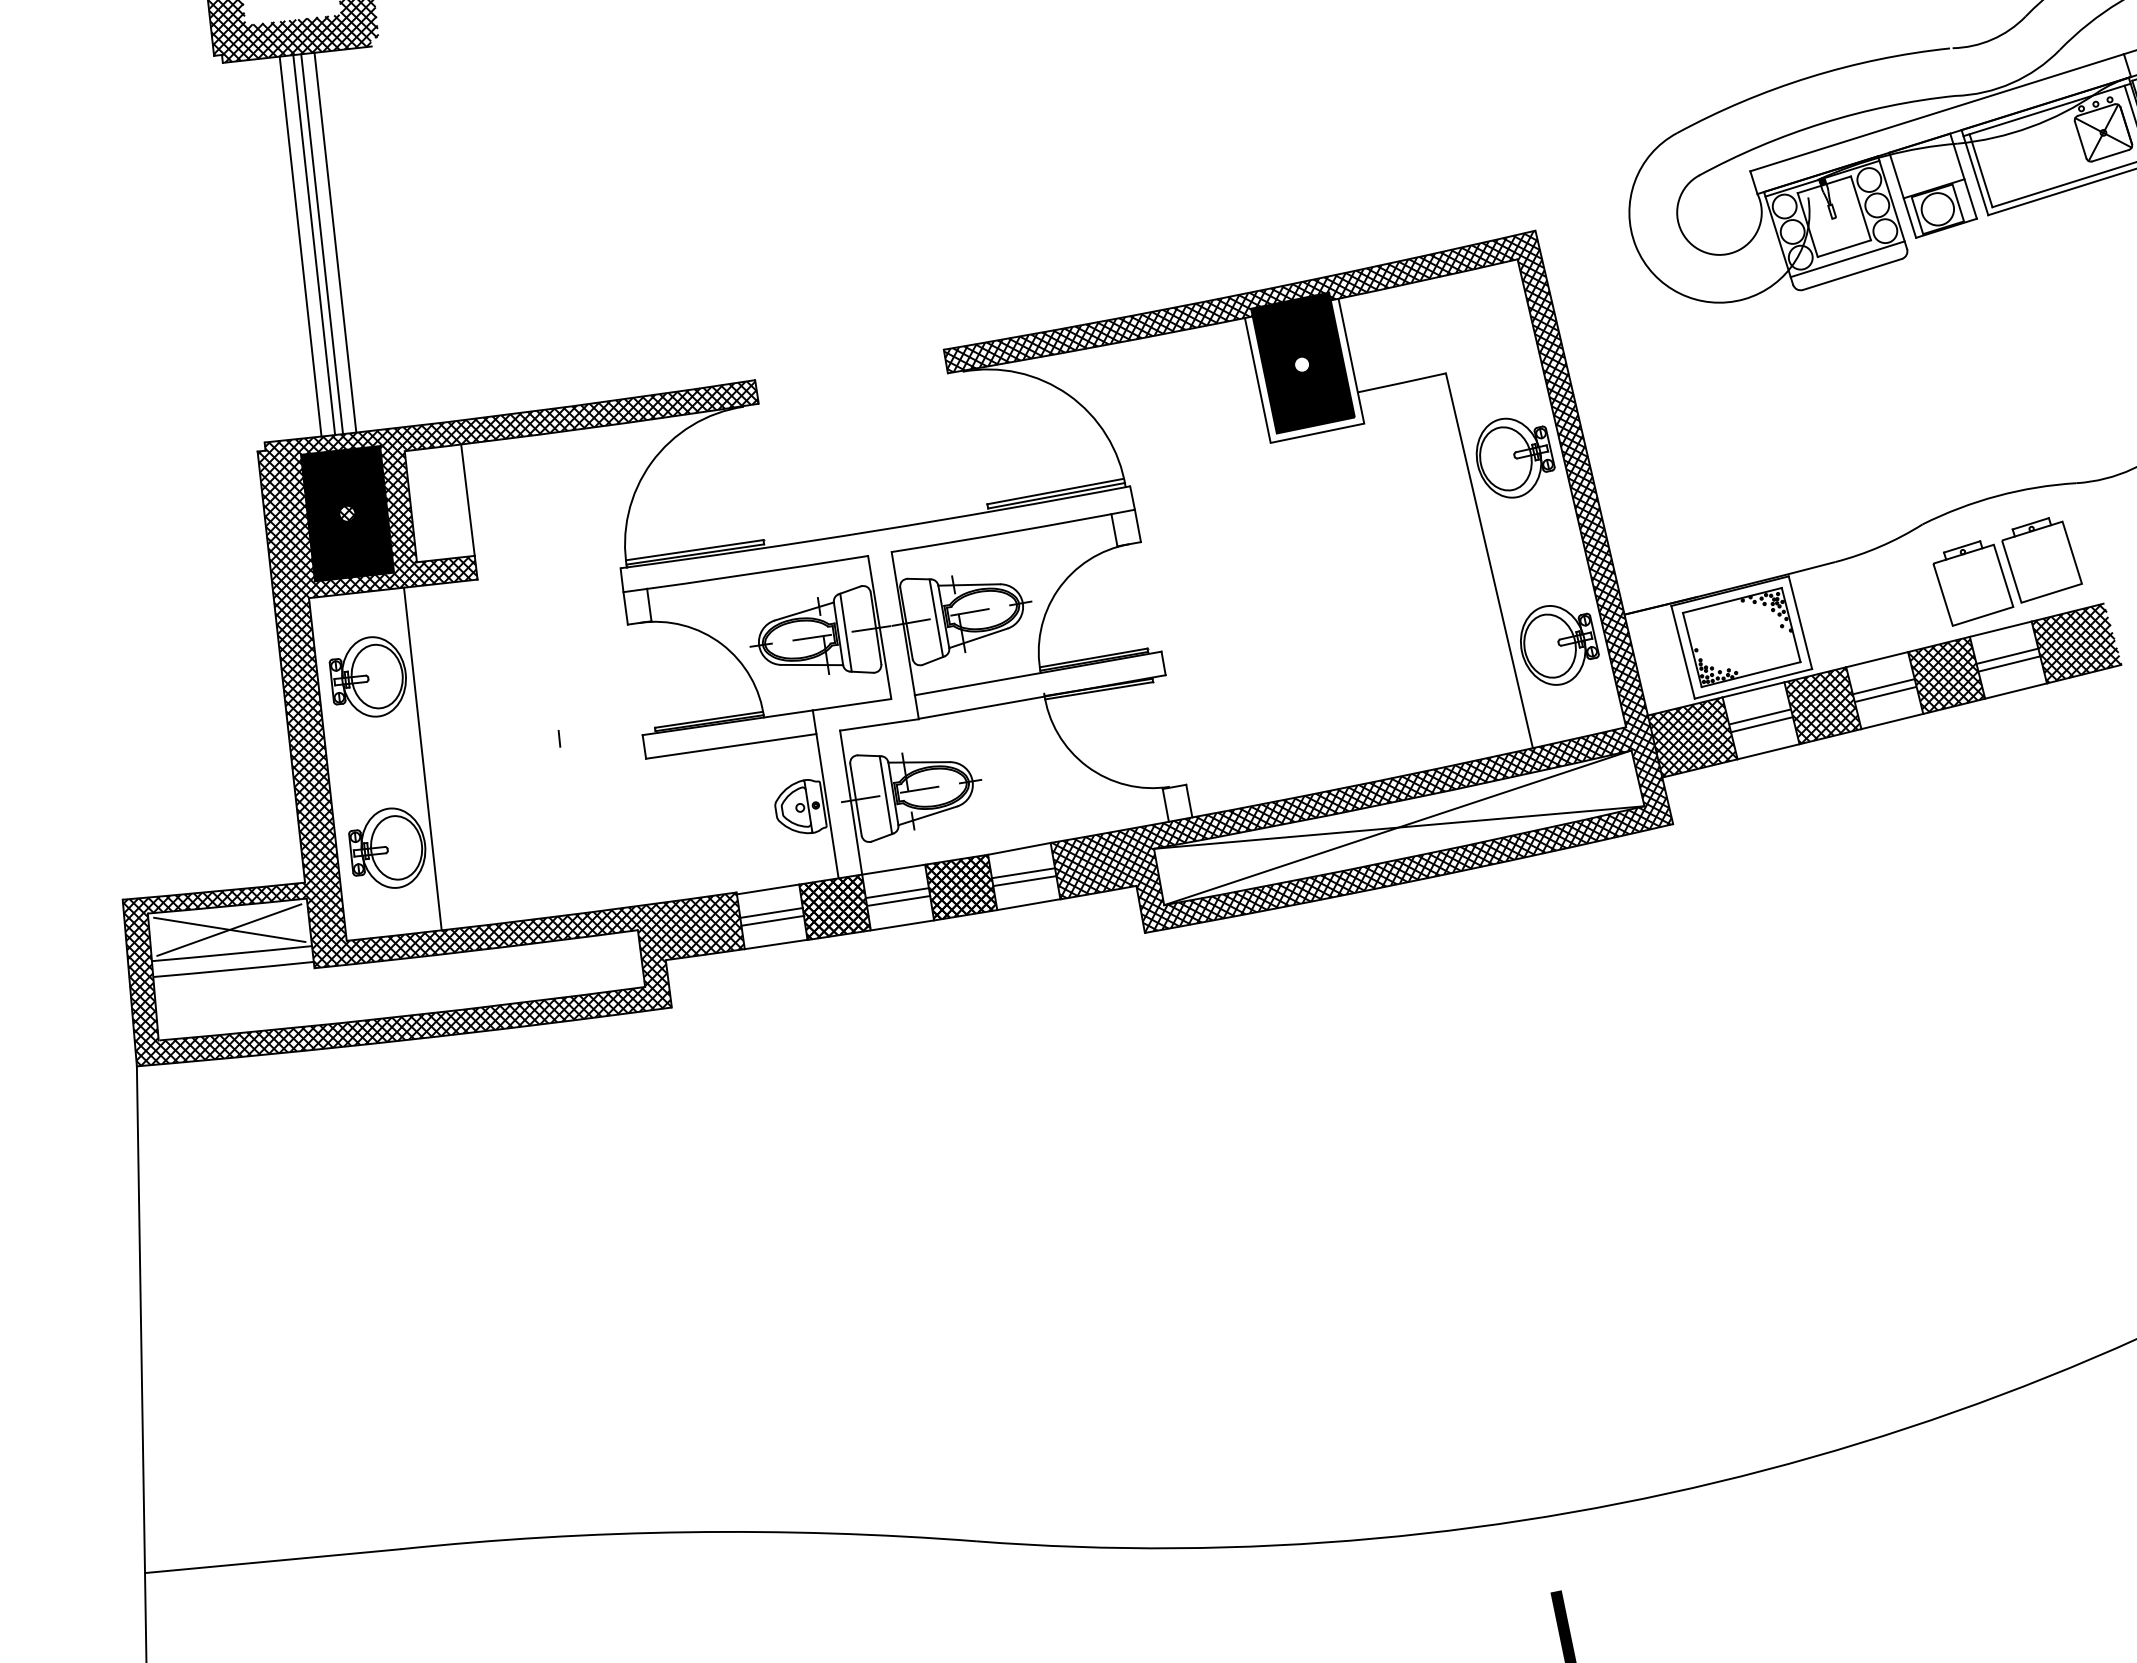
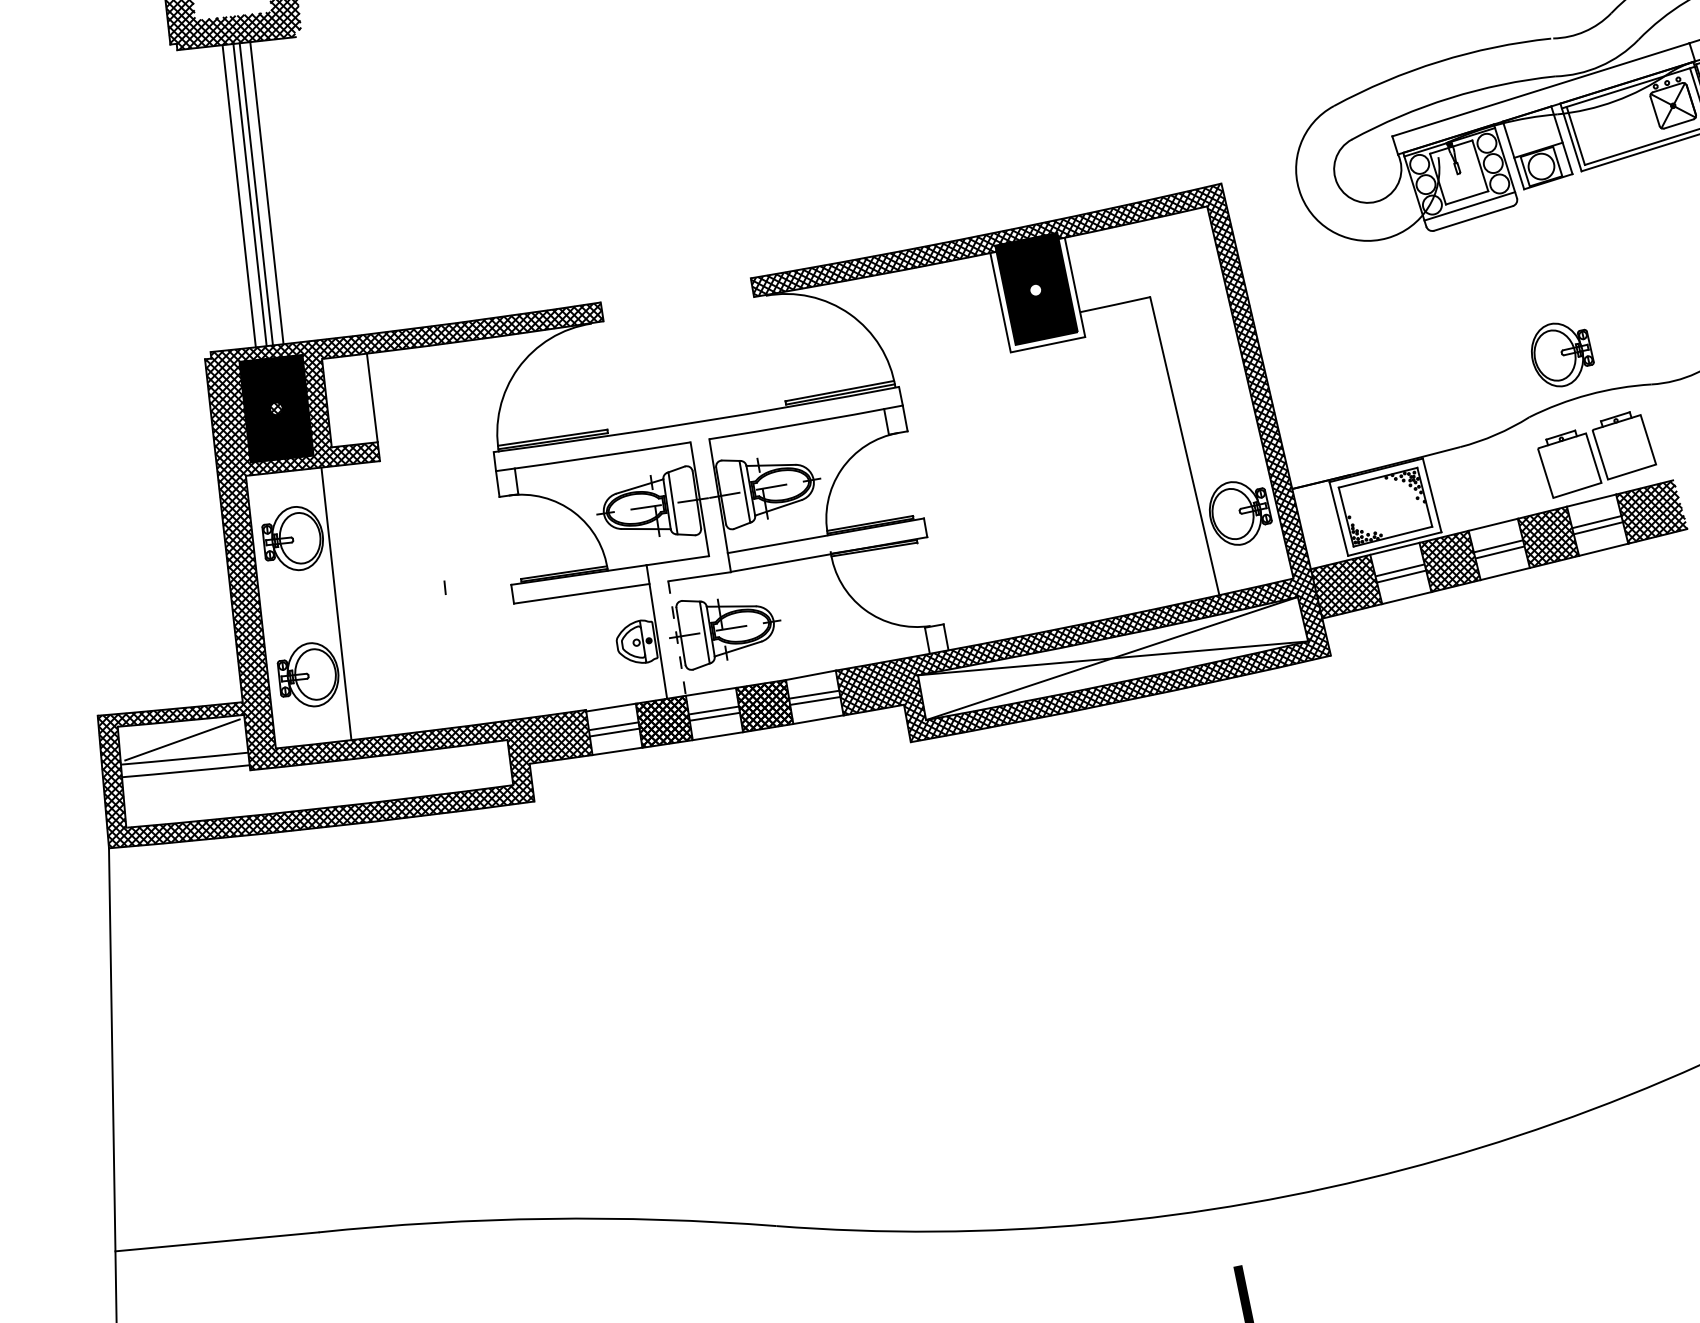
part: (1515, 457) -> (1562, 354), moved
line: (851, 802) -> (677, 638), solid -> dashed
line: (229, 929) -> (182, 739), removed

